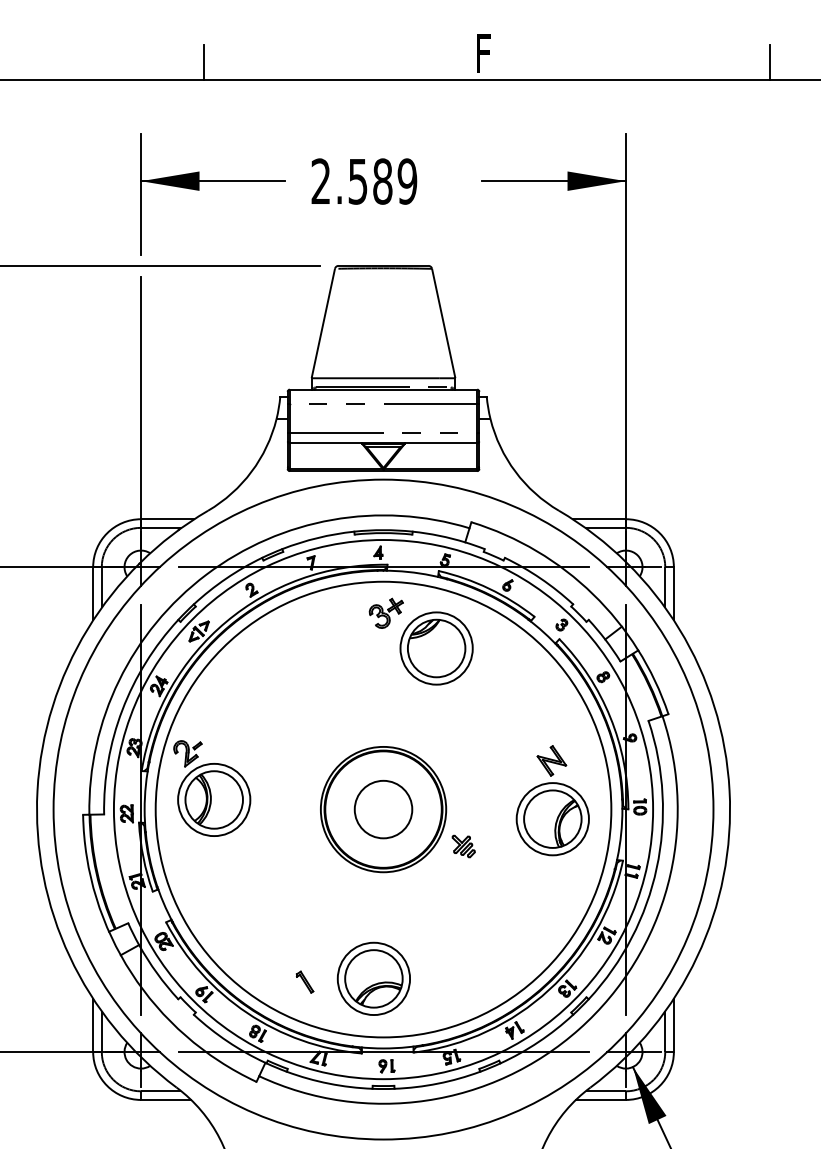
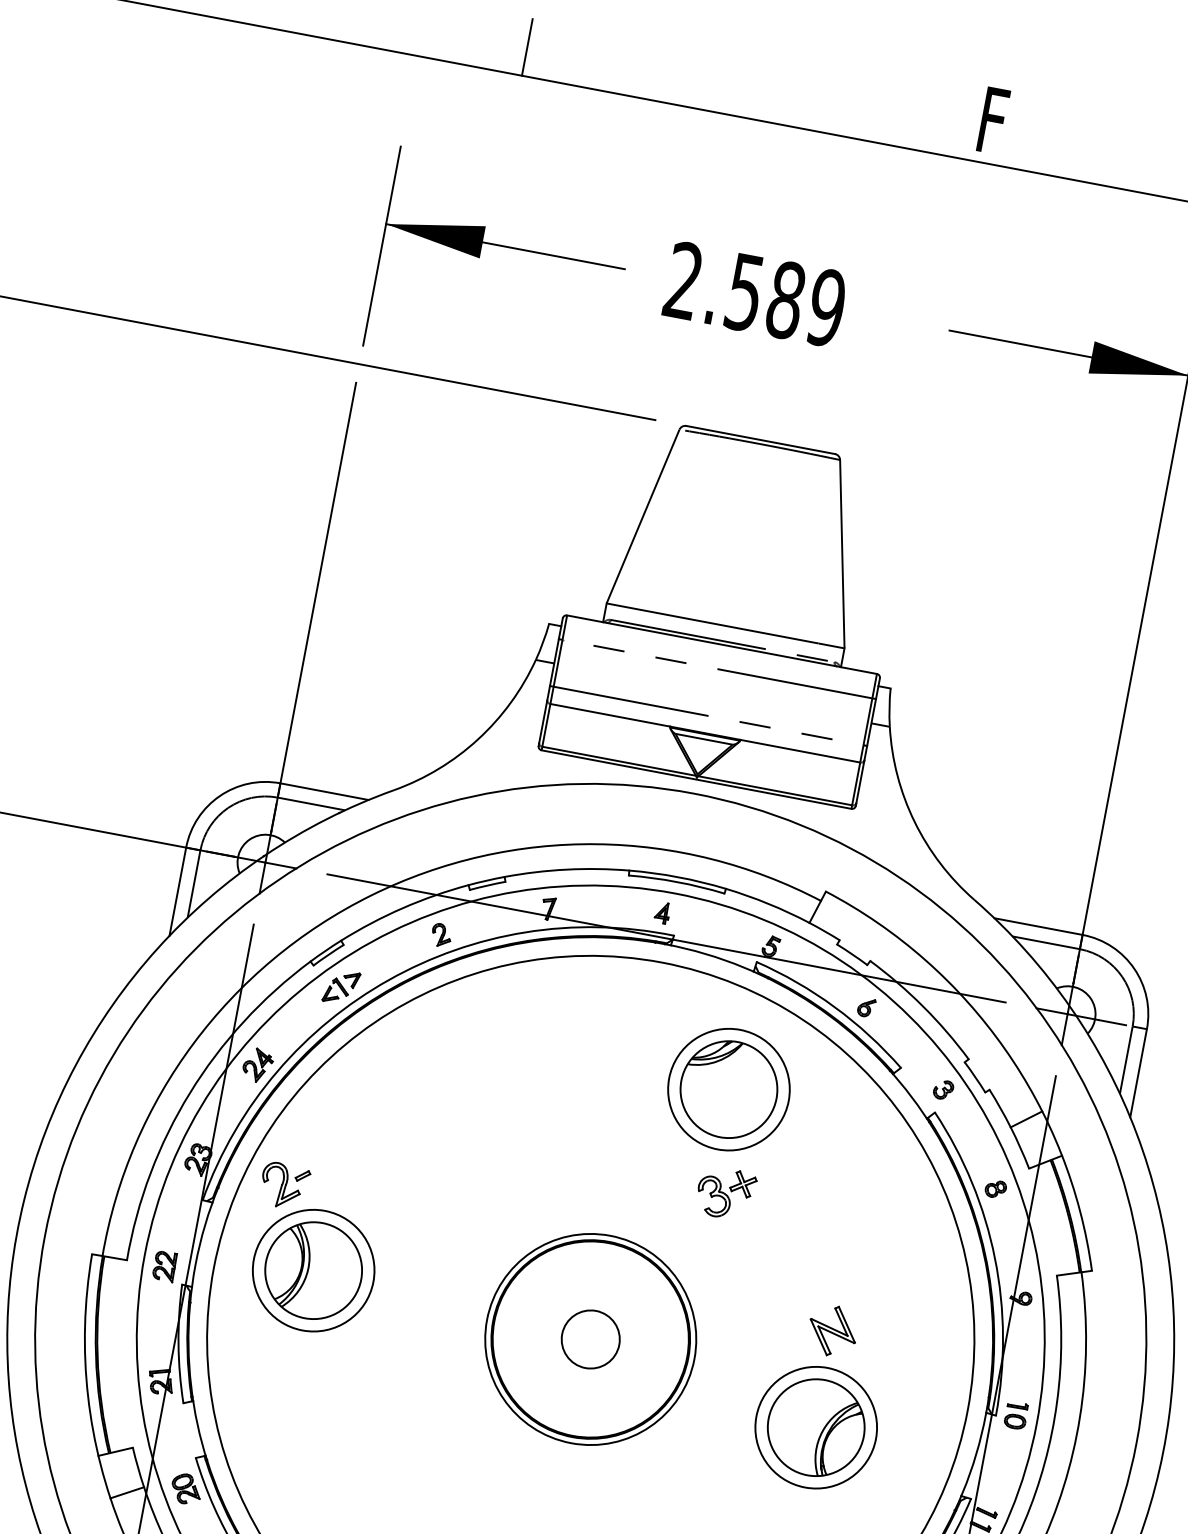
part: (385, 612) -> (724, 1191), moved
part: (552, 800) -> (821, 1396), moved
circle: (383, 809) -> (590, 1339), size x0.6
part: (463, 846) -> (711, 1425), removed

